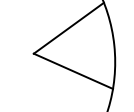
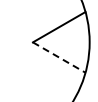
line: (73, 71) -> (59, 57), solid -> dashed

